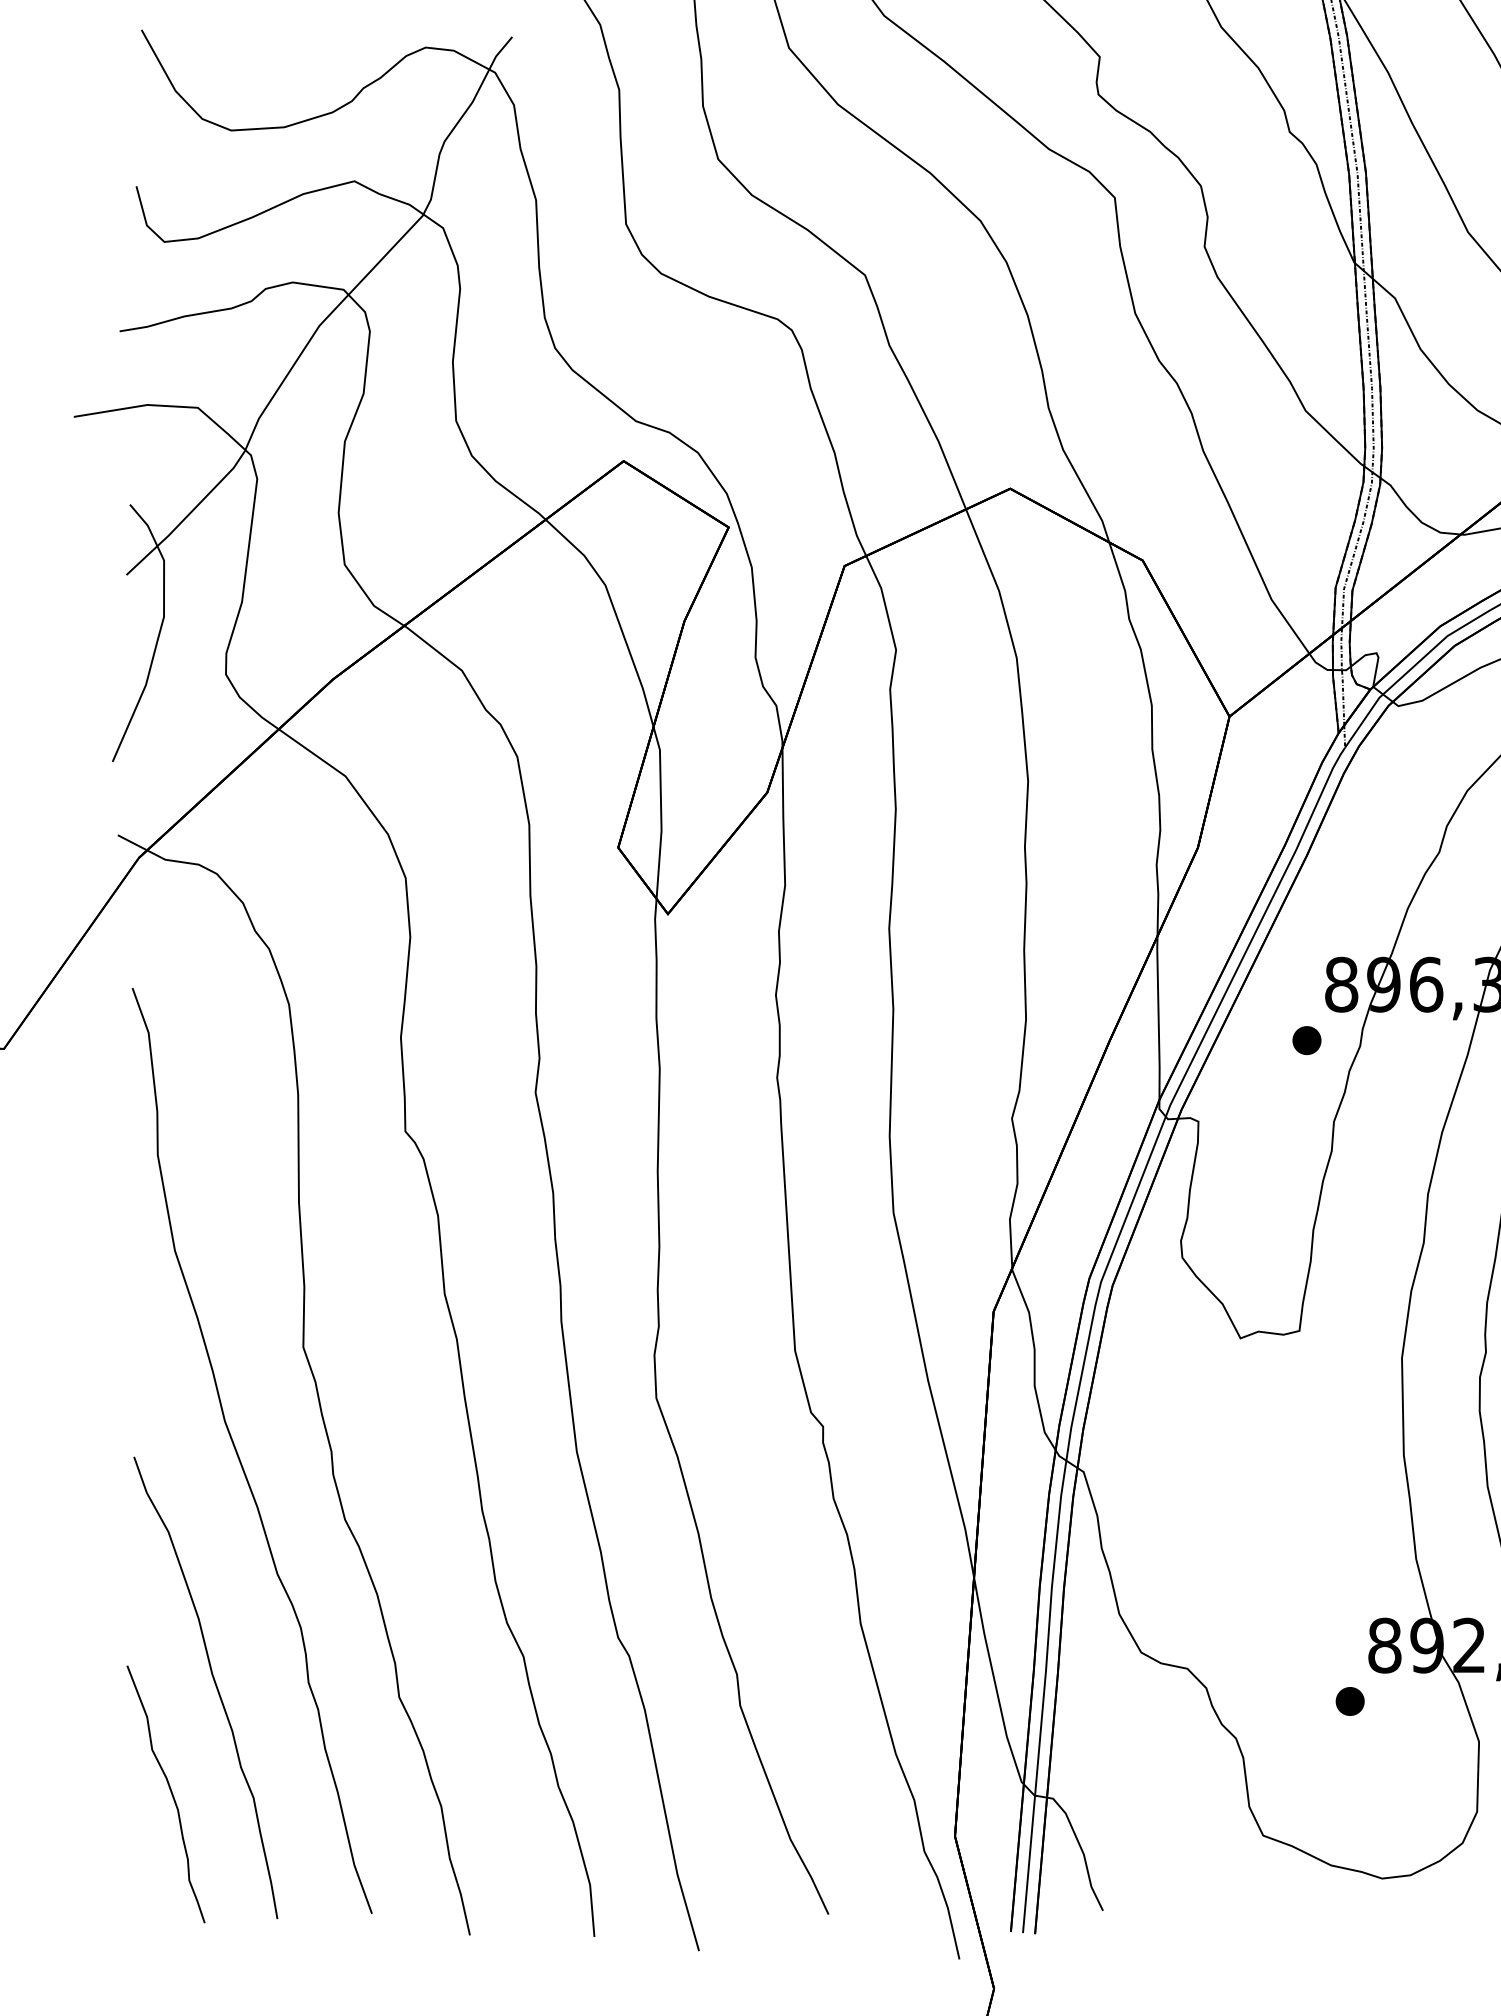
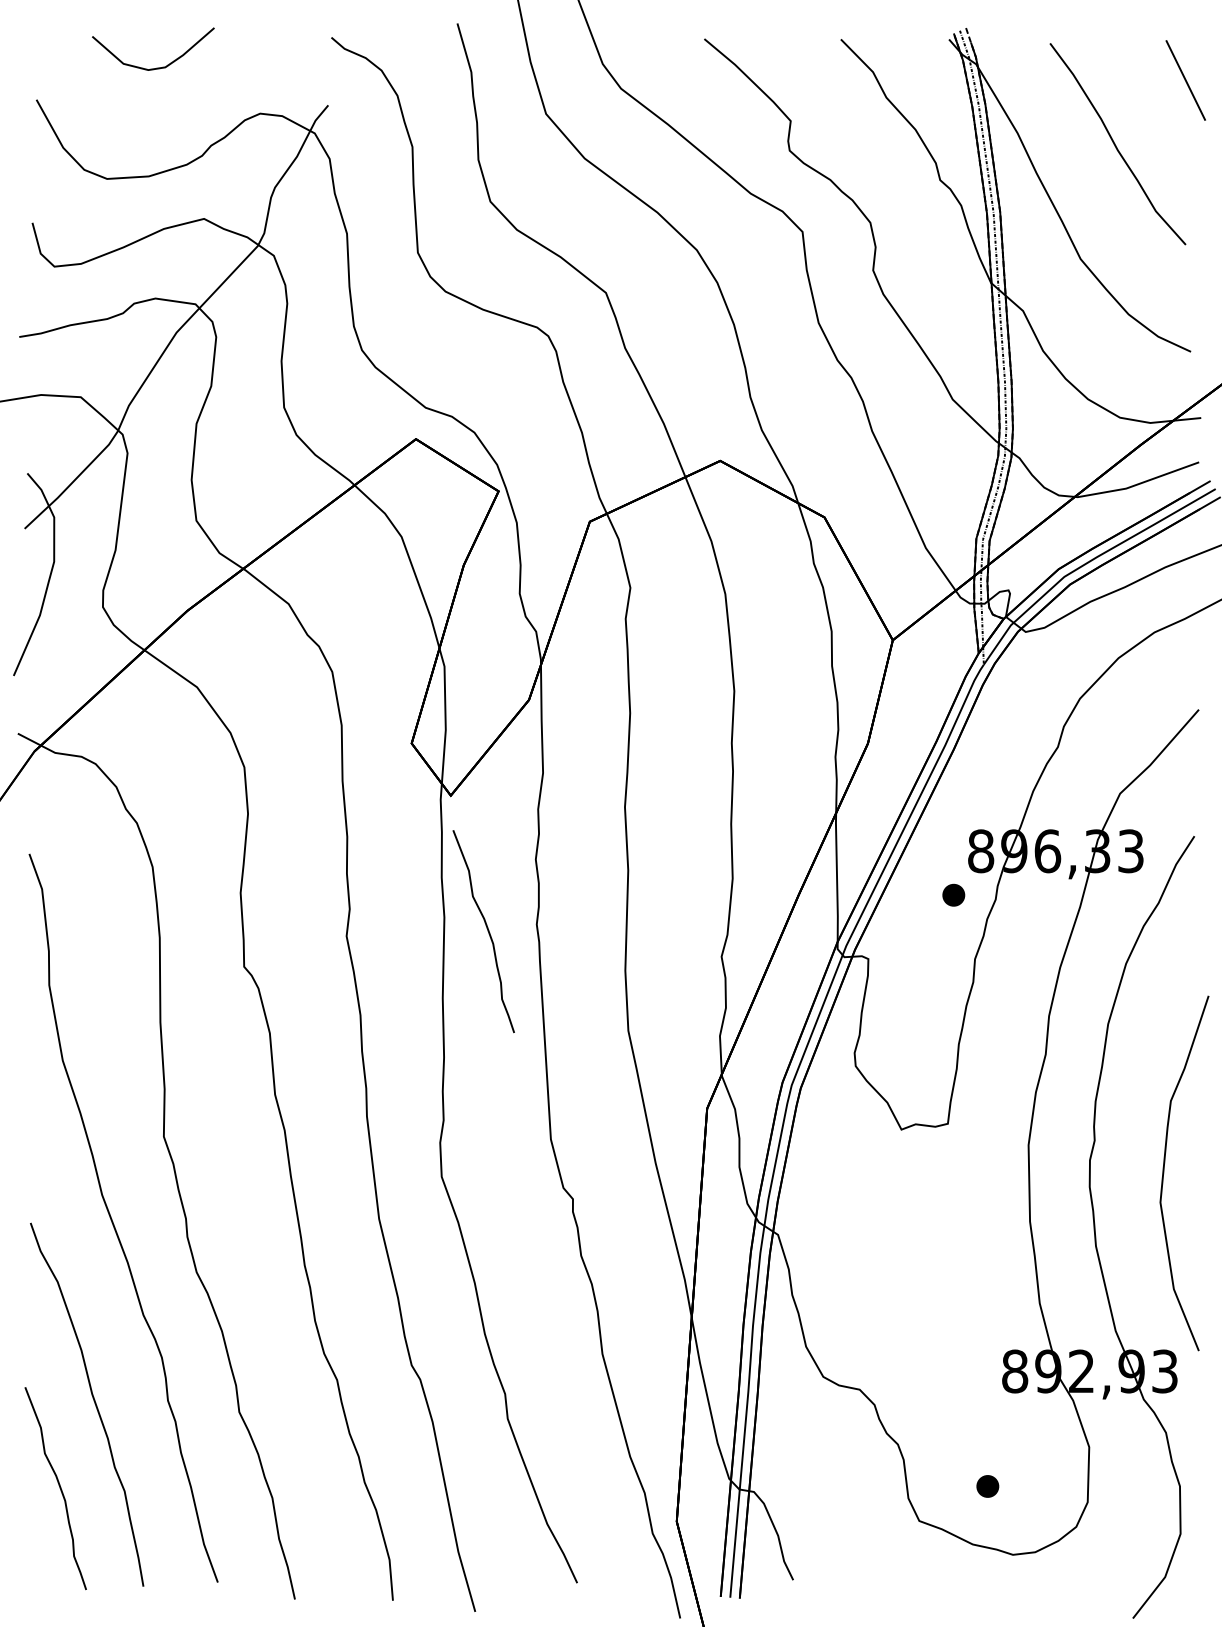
part: (709, 1086) -> (483, 931), added
part: (1349, 1701) -> (987, 1486), moved

